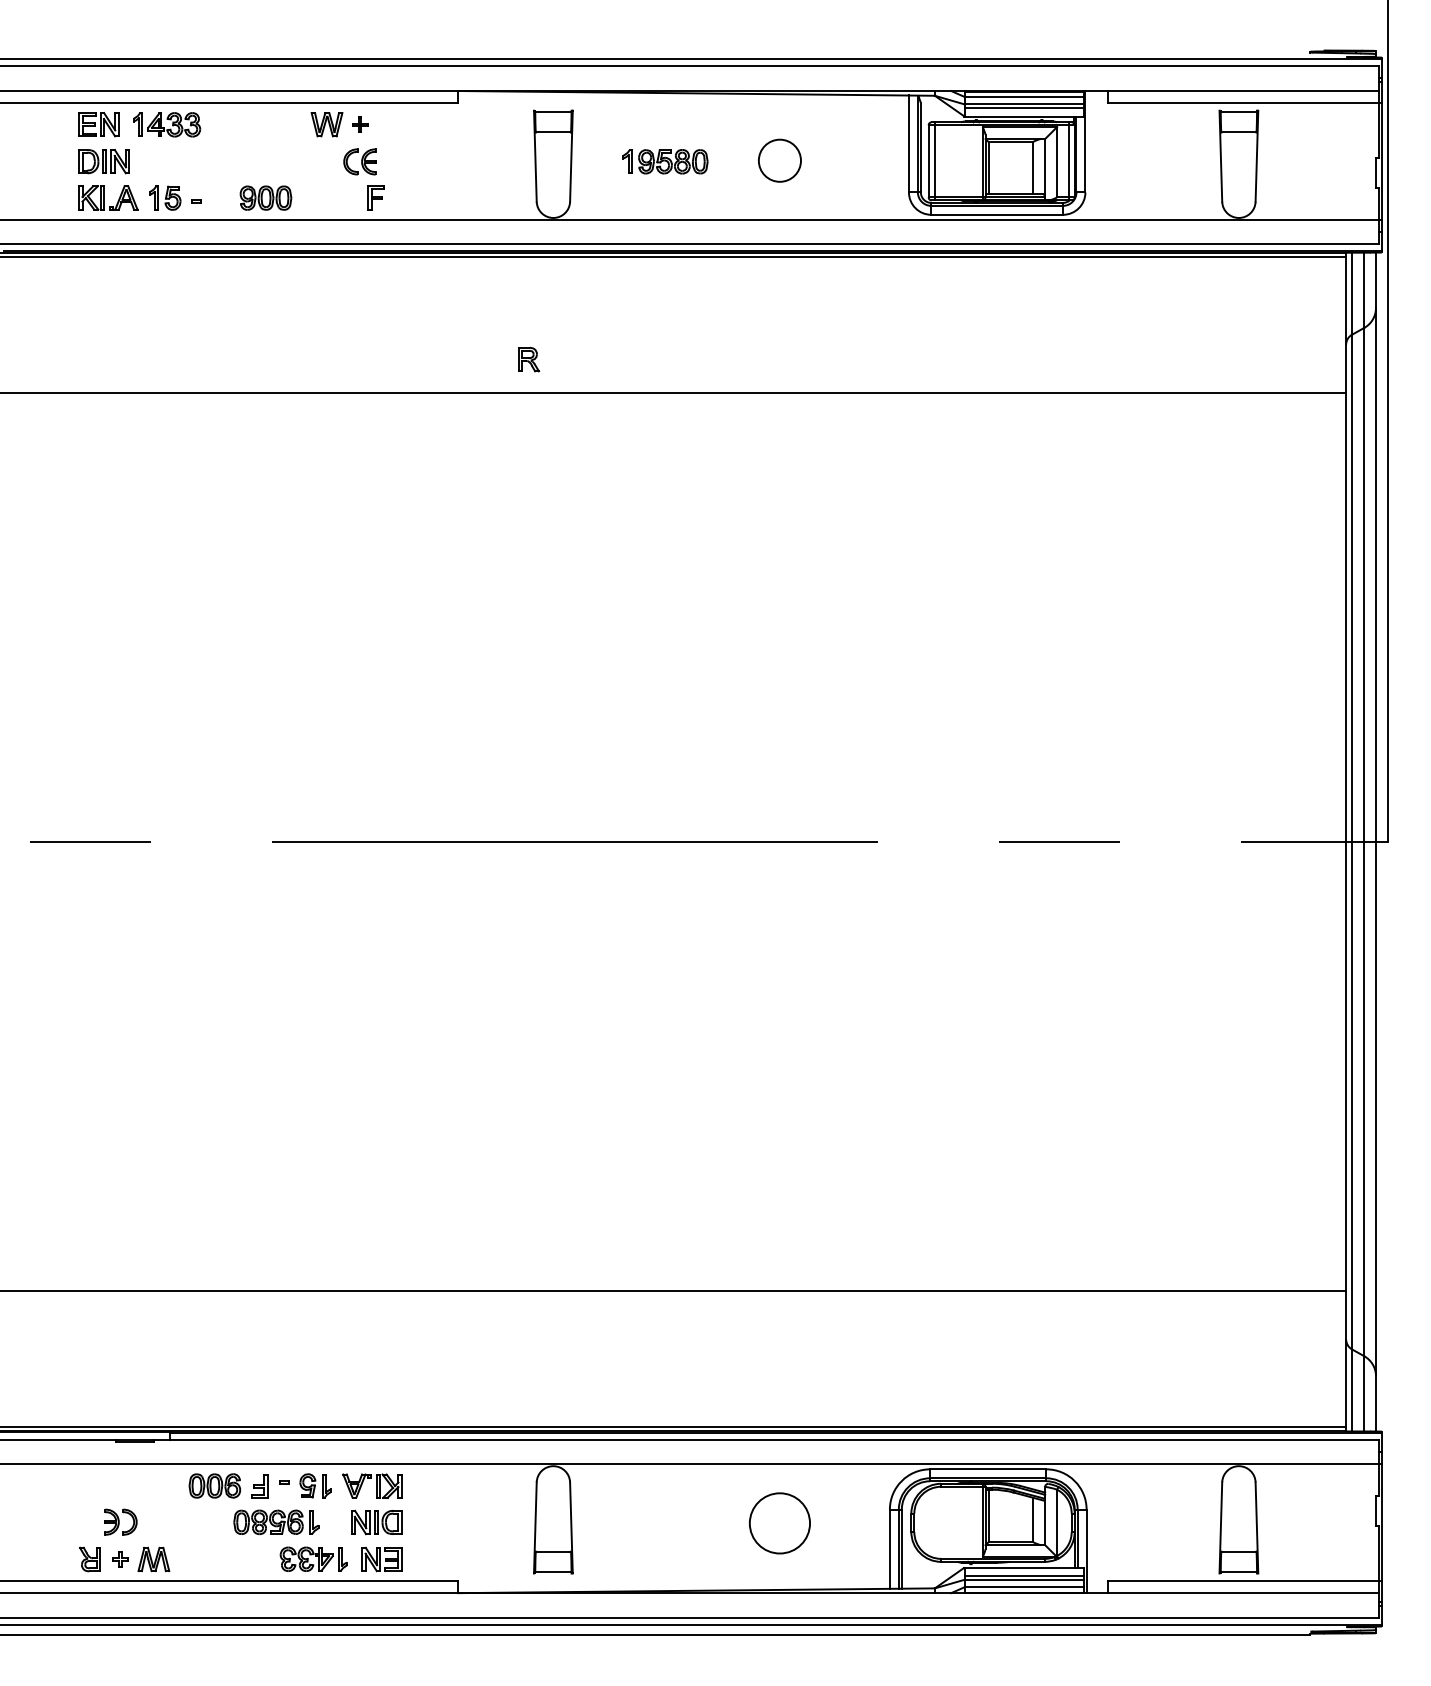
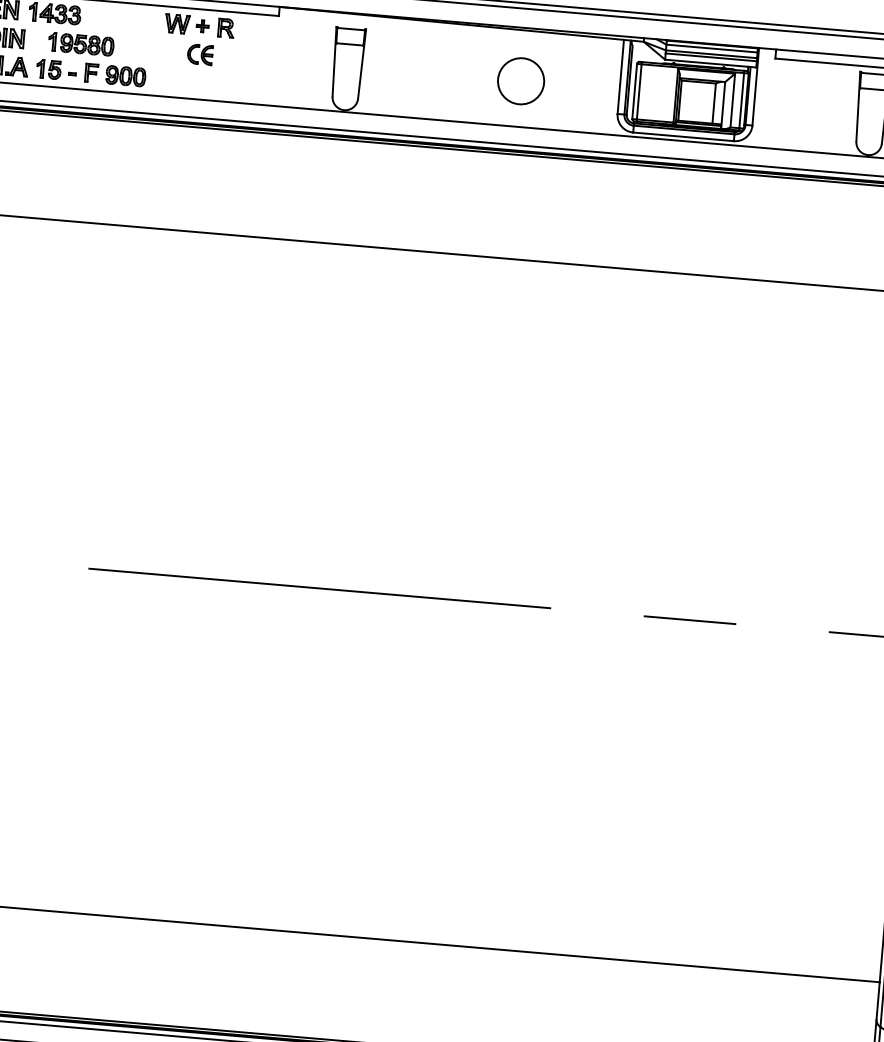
circle: (779, 160) -> (520, 81), size x1.43
part: (665, 161) -> (81, 44), moved
part: (375, 197) -> (91, 72), moved
part: (528, 359) -> (225, 28), moved

